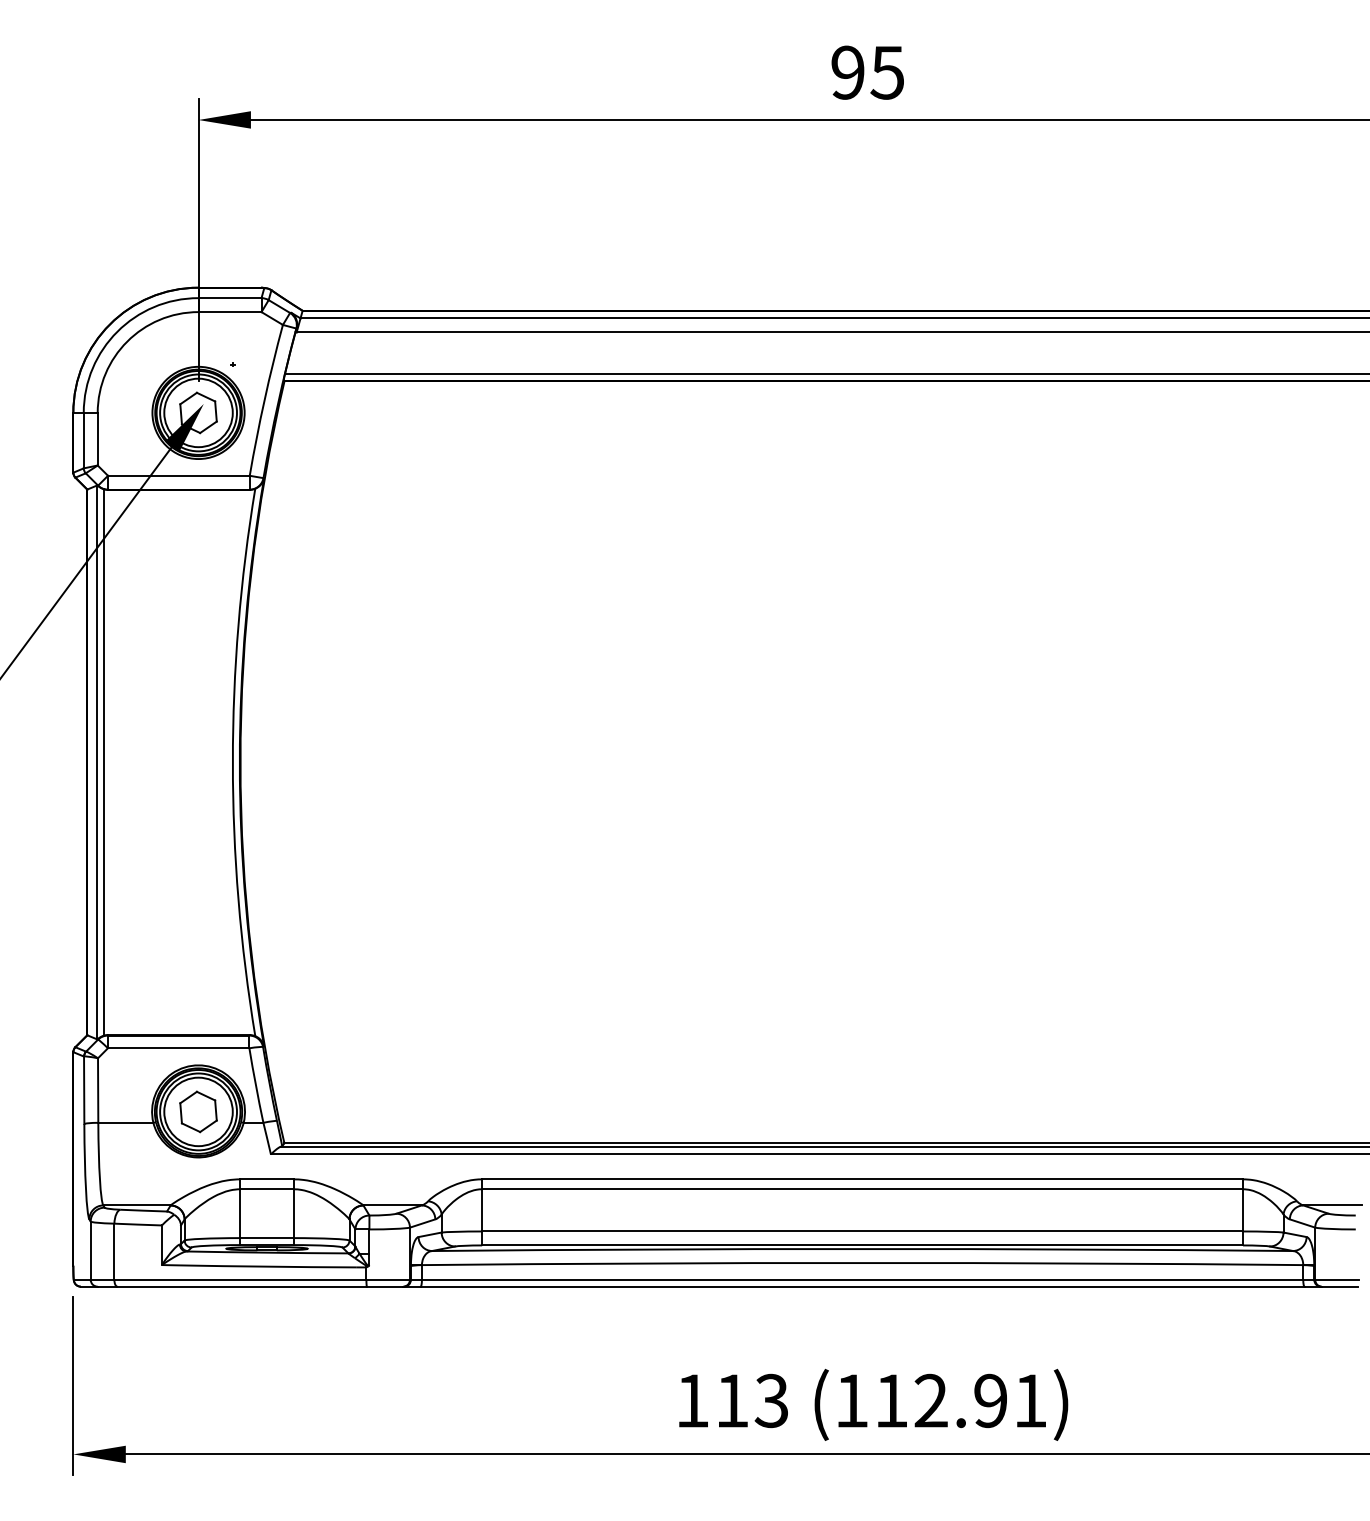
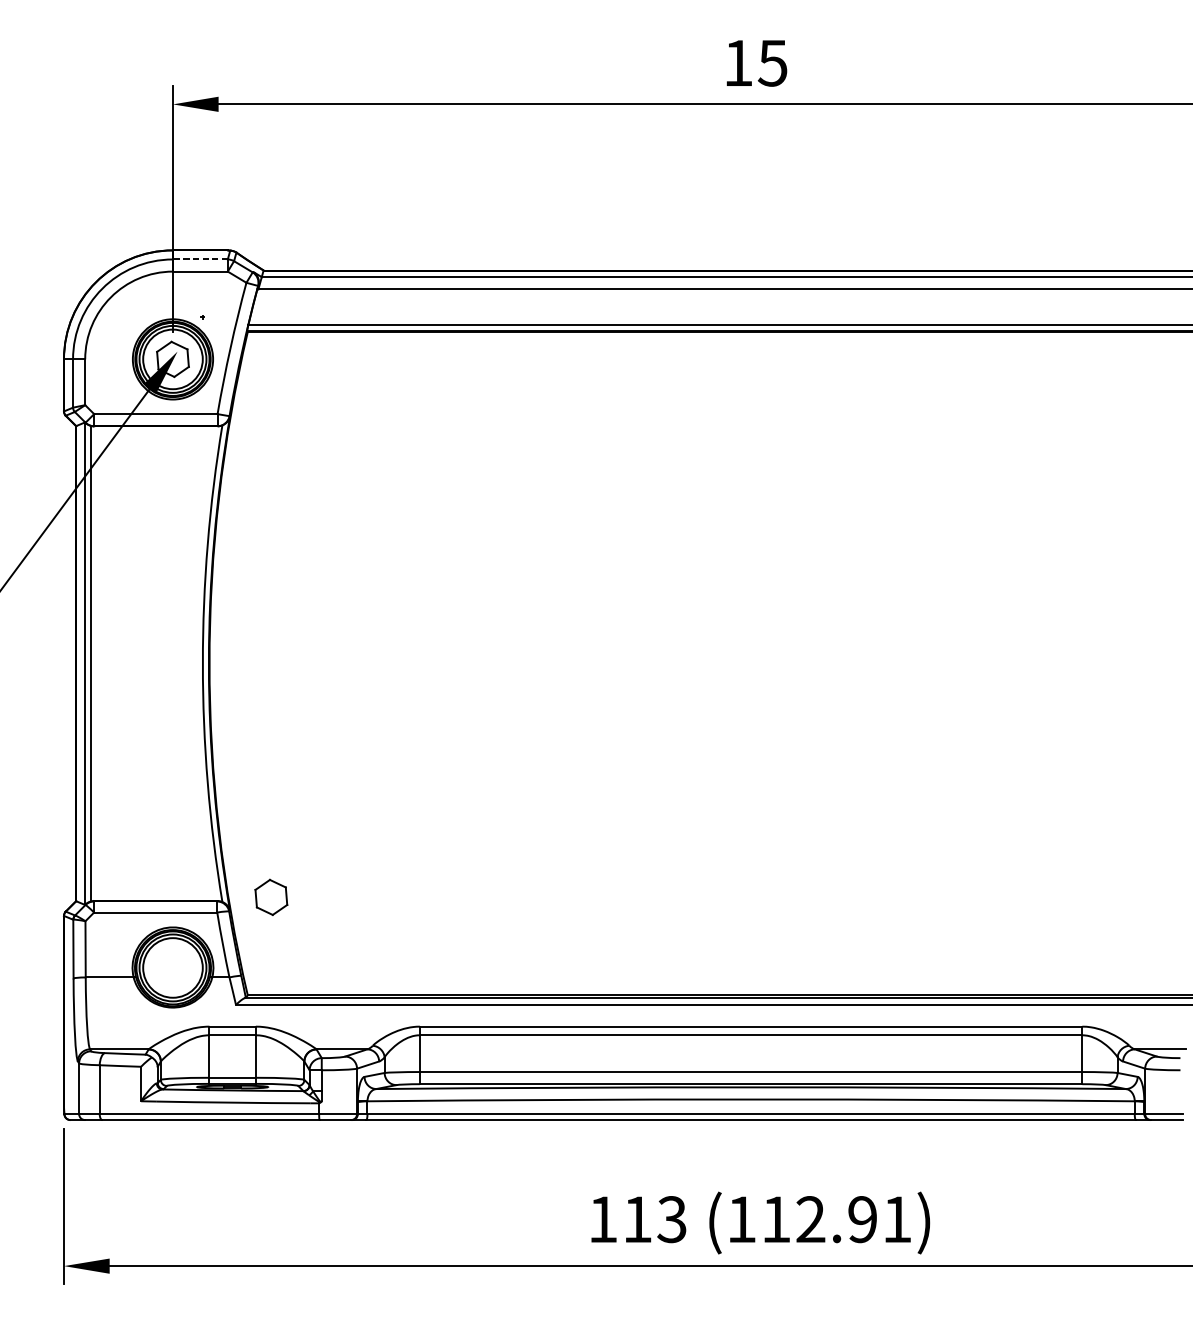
text: (847, 72) -> (737, 63), 95 -> 15
line: (229, 298) -> (199, 259), solid -> dashed
part: (198, 1111) -> (271, 897), moved

